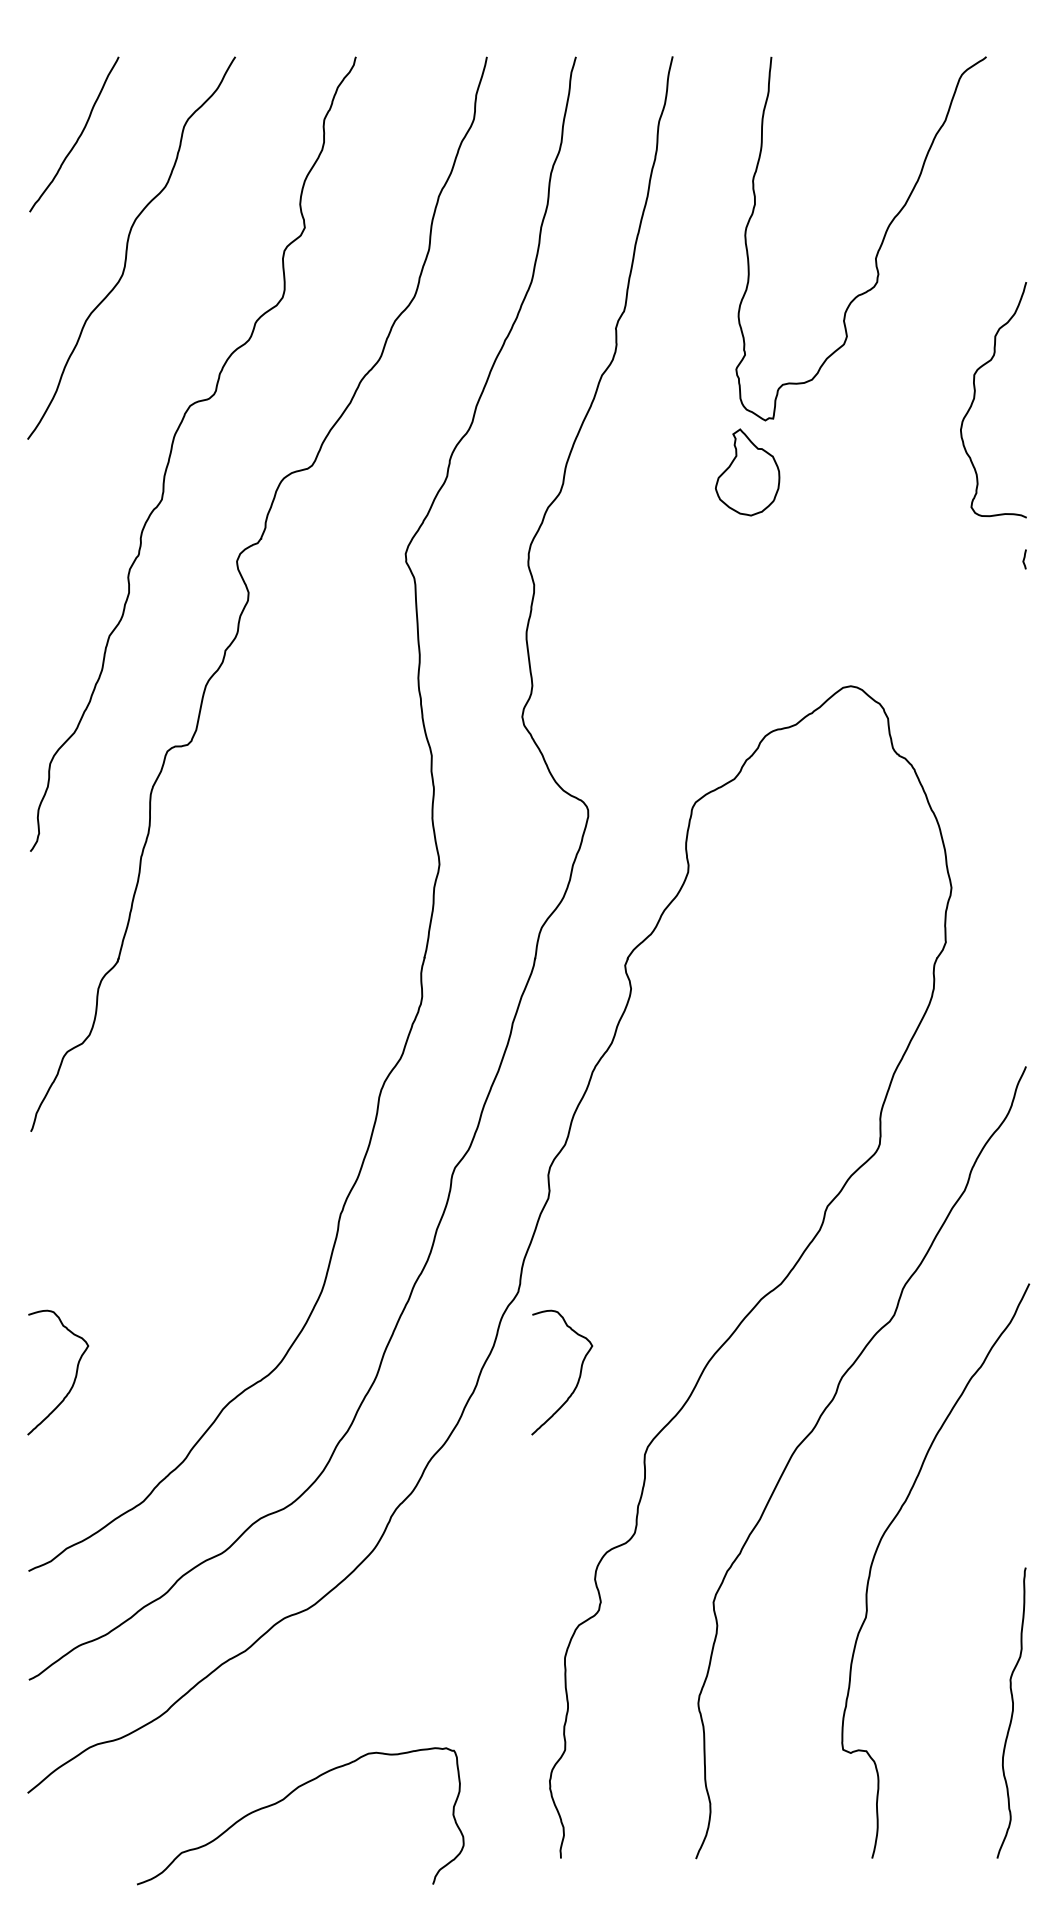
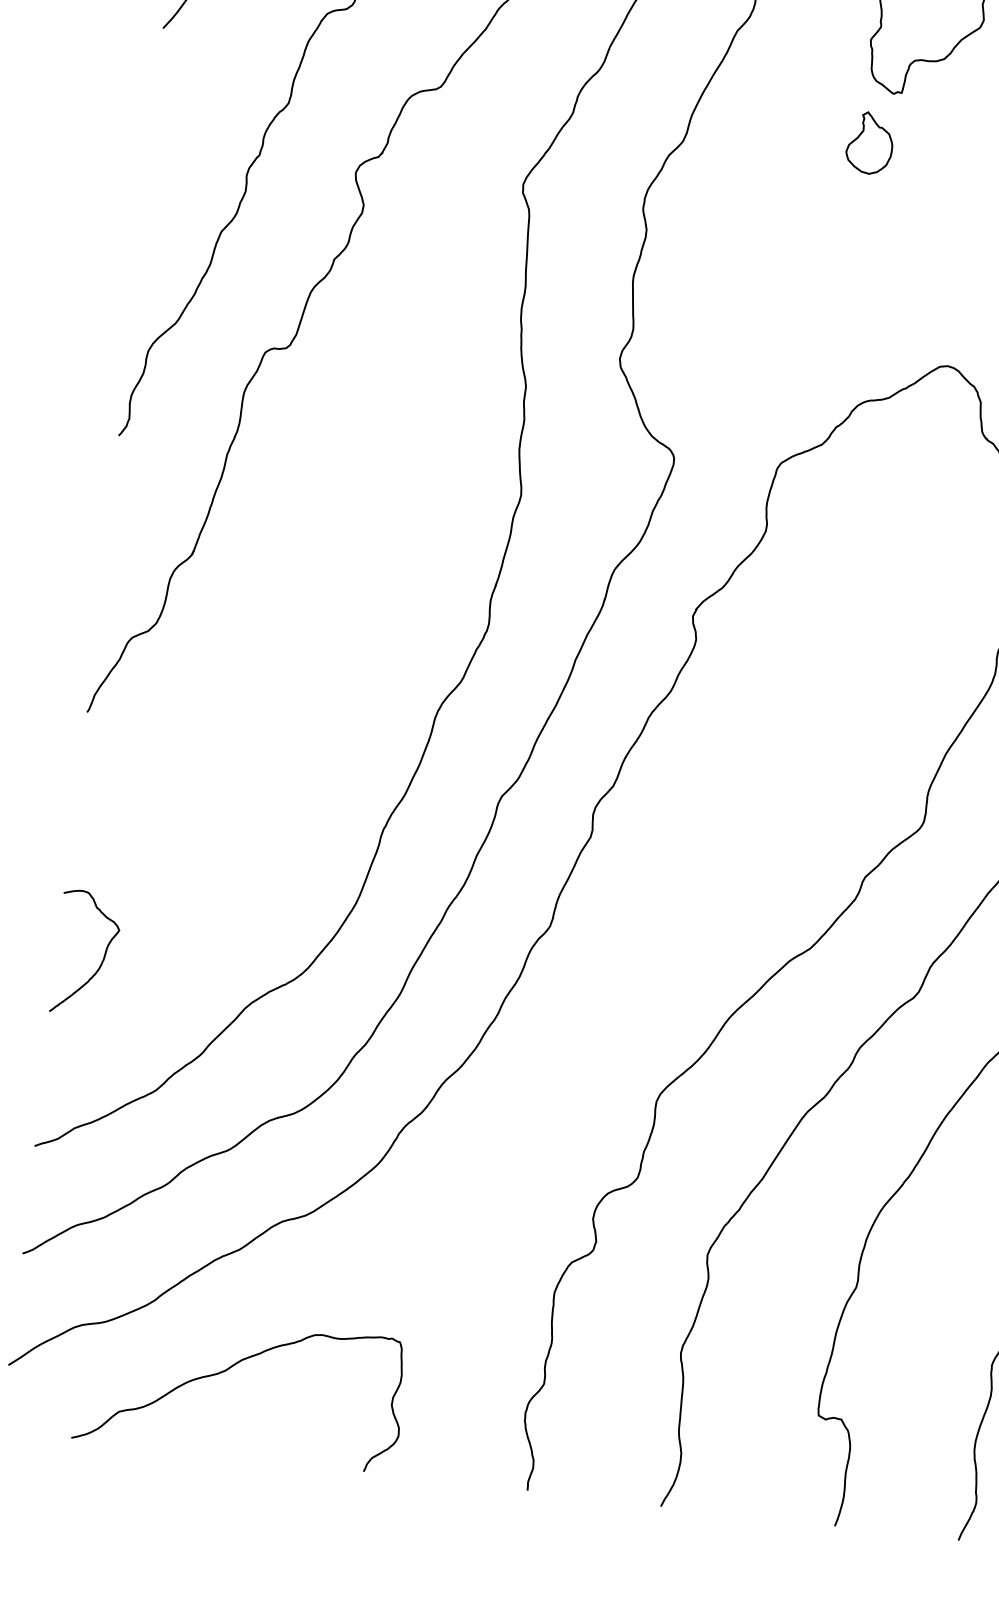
part: (746, 472) -> (869, 143), size x0.71
curve: (578, 1377) -> (599, 1017), removed
curve: (286, 1798) -> (228, 1370), moved

